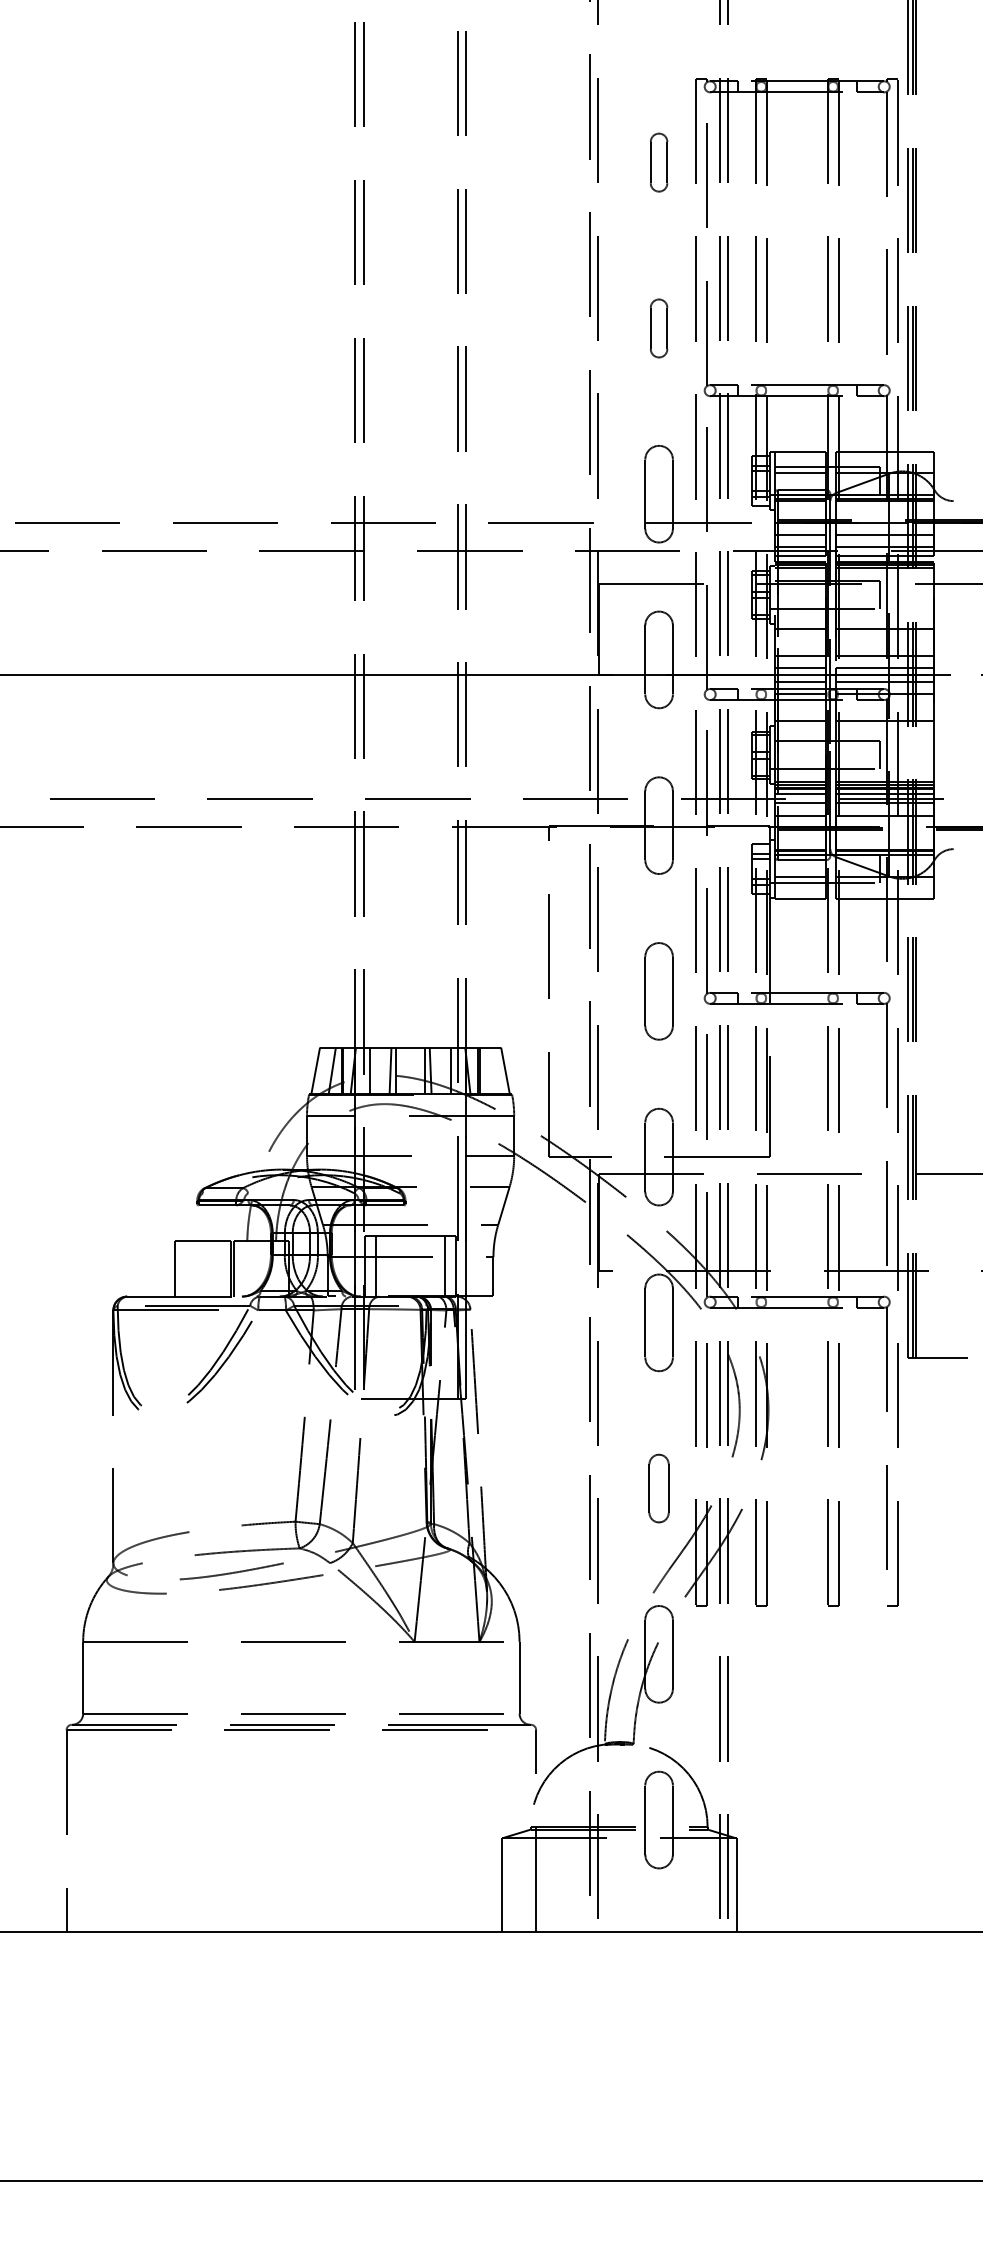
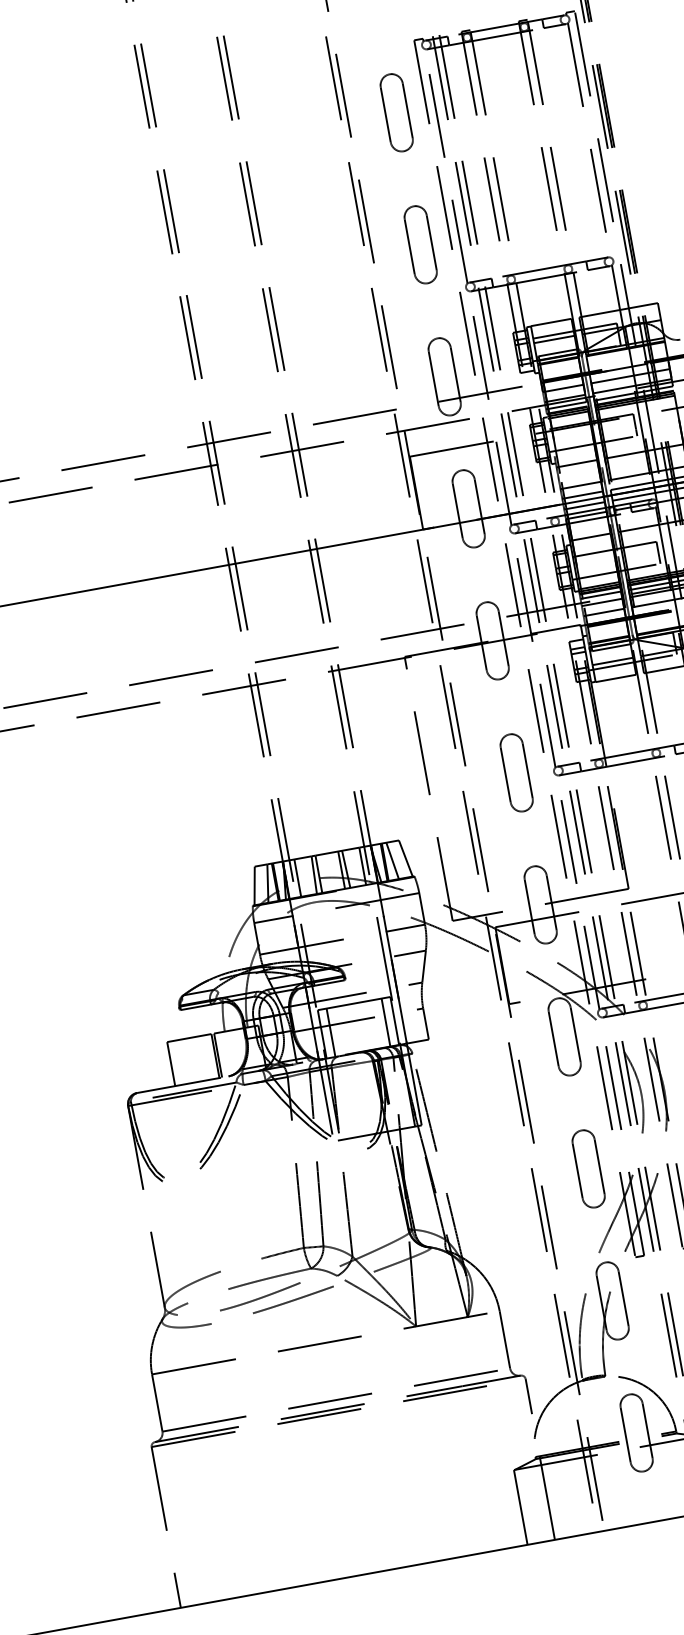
part: (658, 162) -> (396, 112), size x1.67
part: (658, 328) -> (420, 244), size x1.67
line: (488, 1070) -> (392, 860), added
part: (658, 1488) -> (588, 1168), size x1.43

